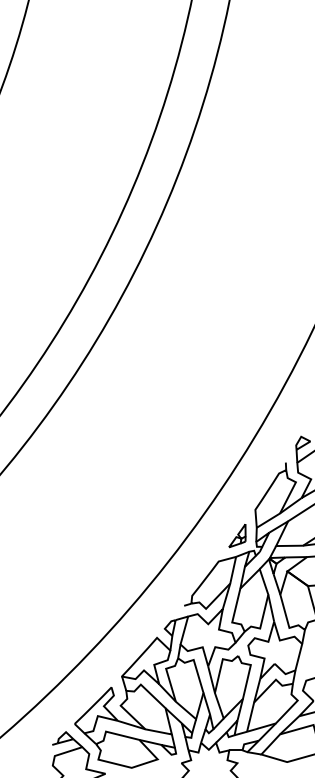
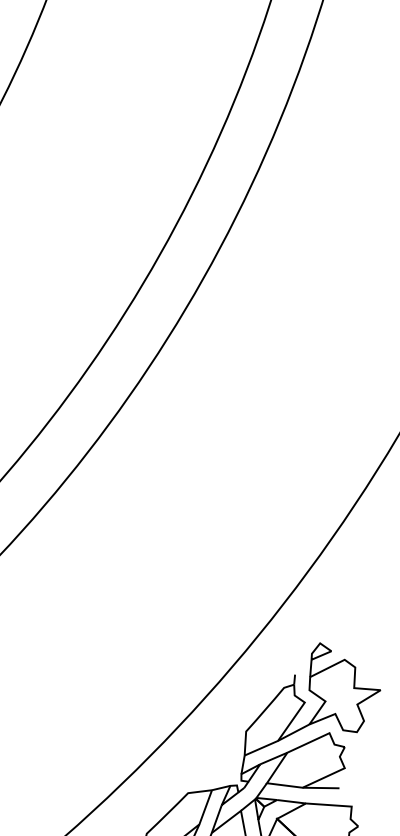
part: (237, 536) -> (217, 763), removed

